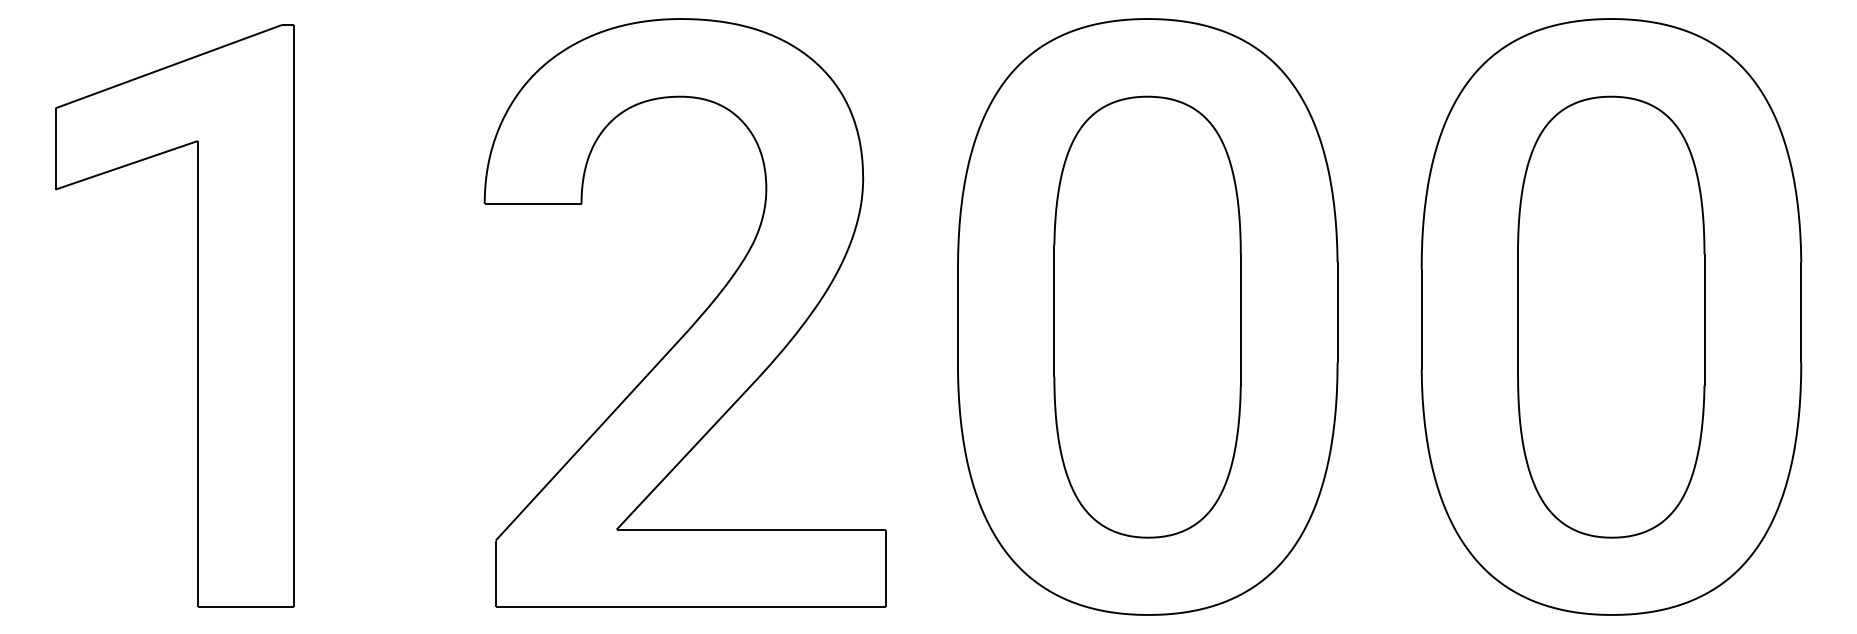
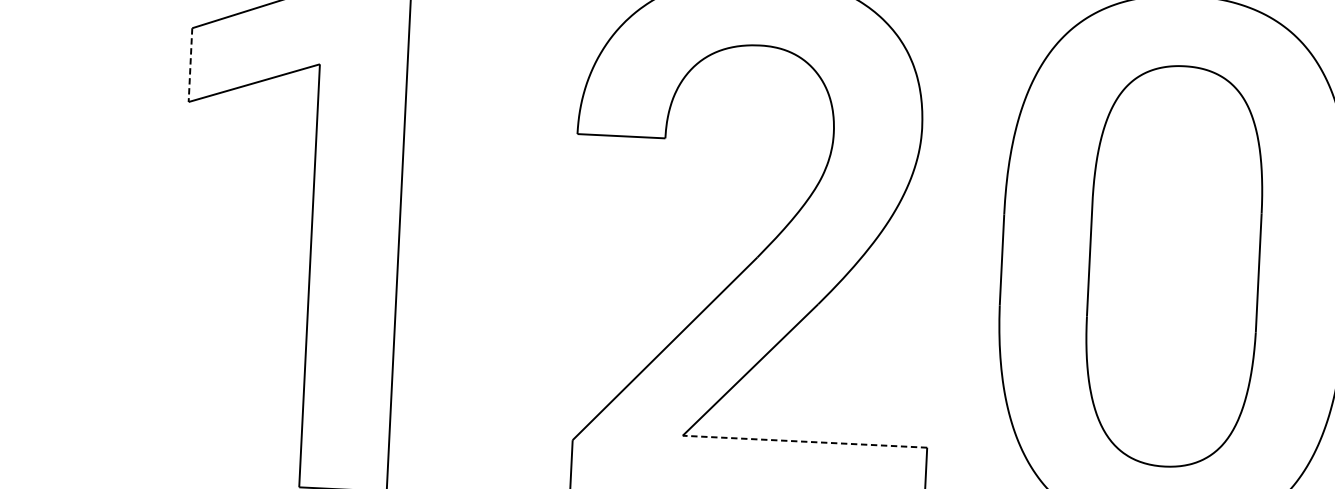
line: (55, 148) -> (190, 64), solid -> dashed
line: (751, 529) -> (805, 441), solid -> dashed

